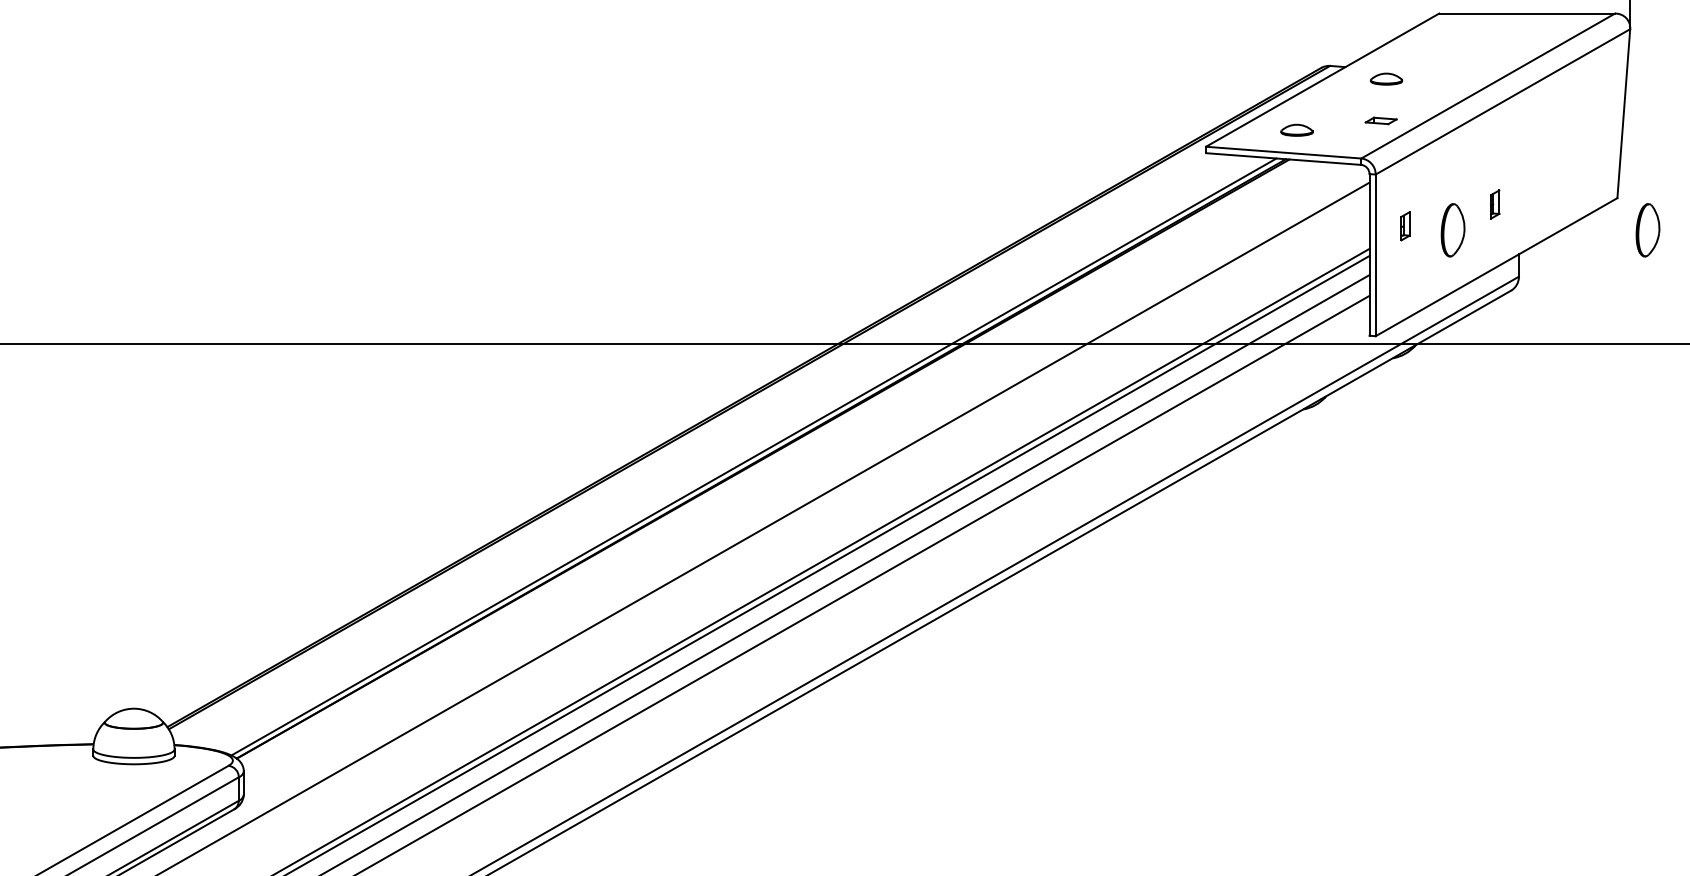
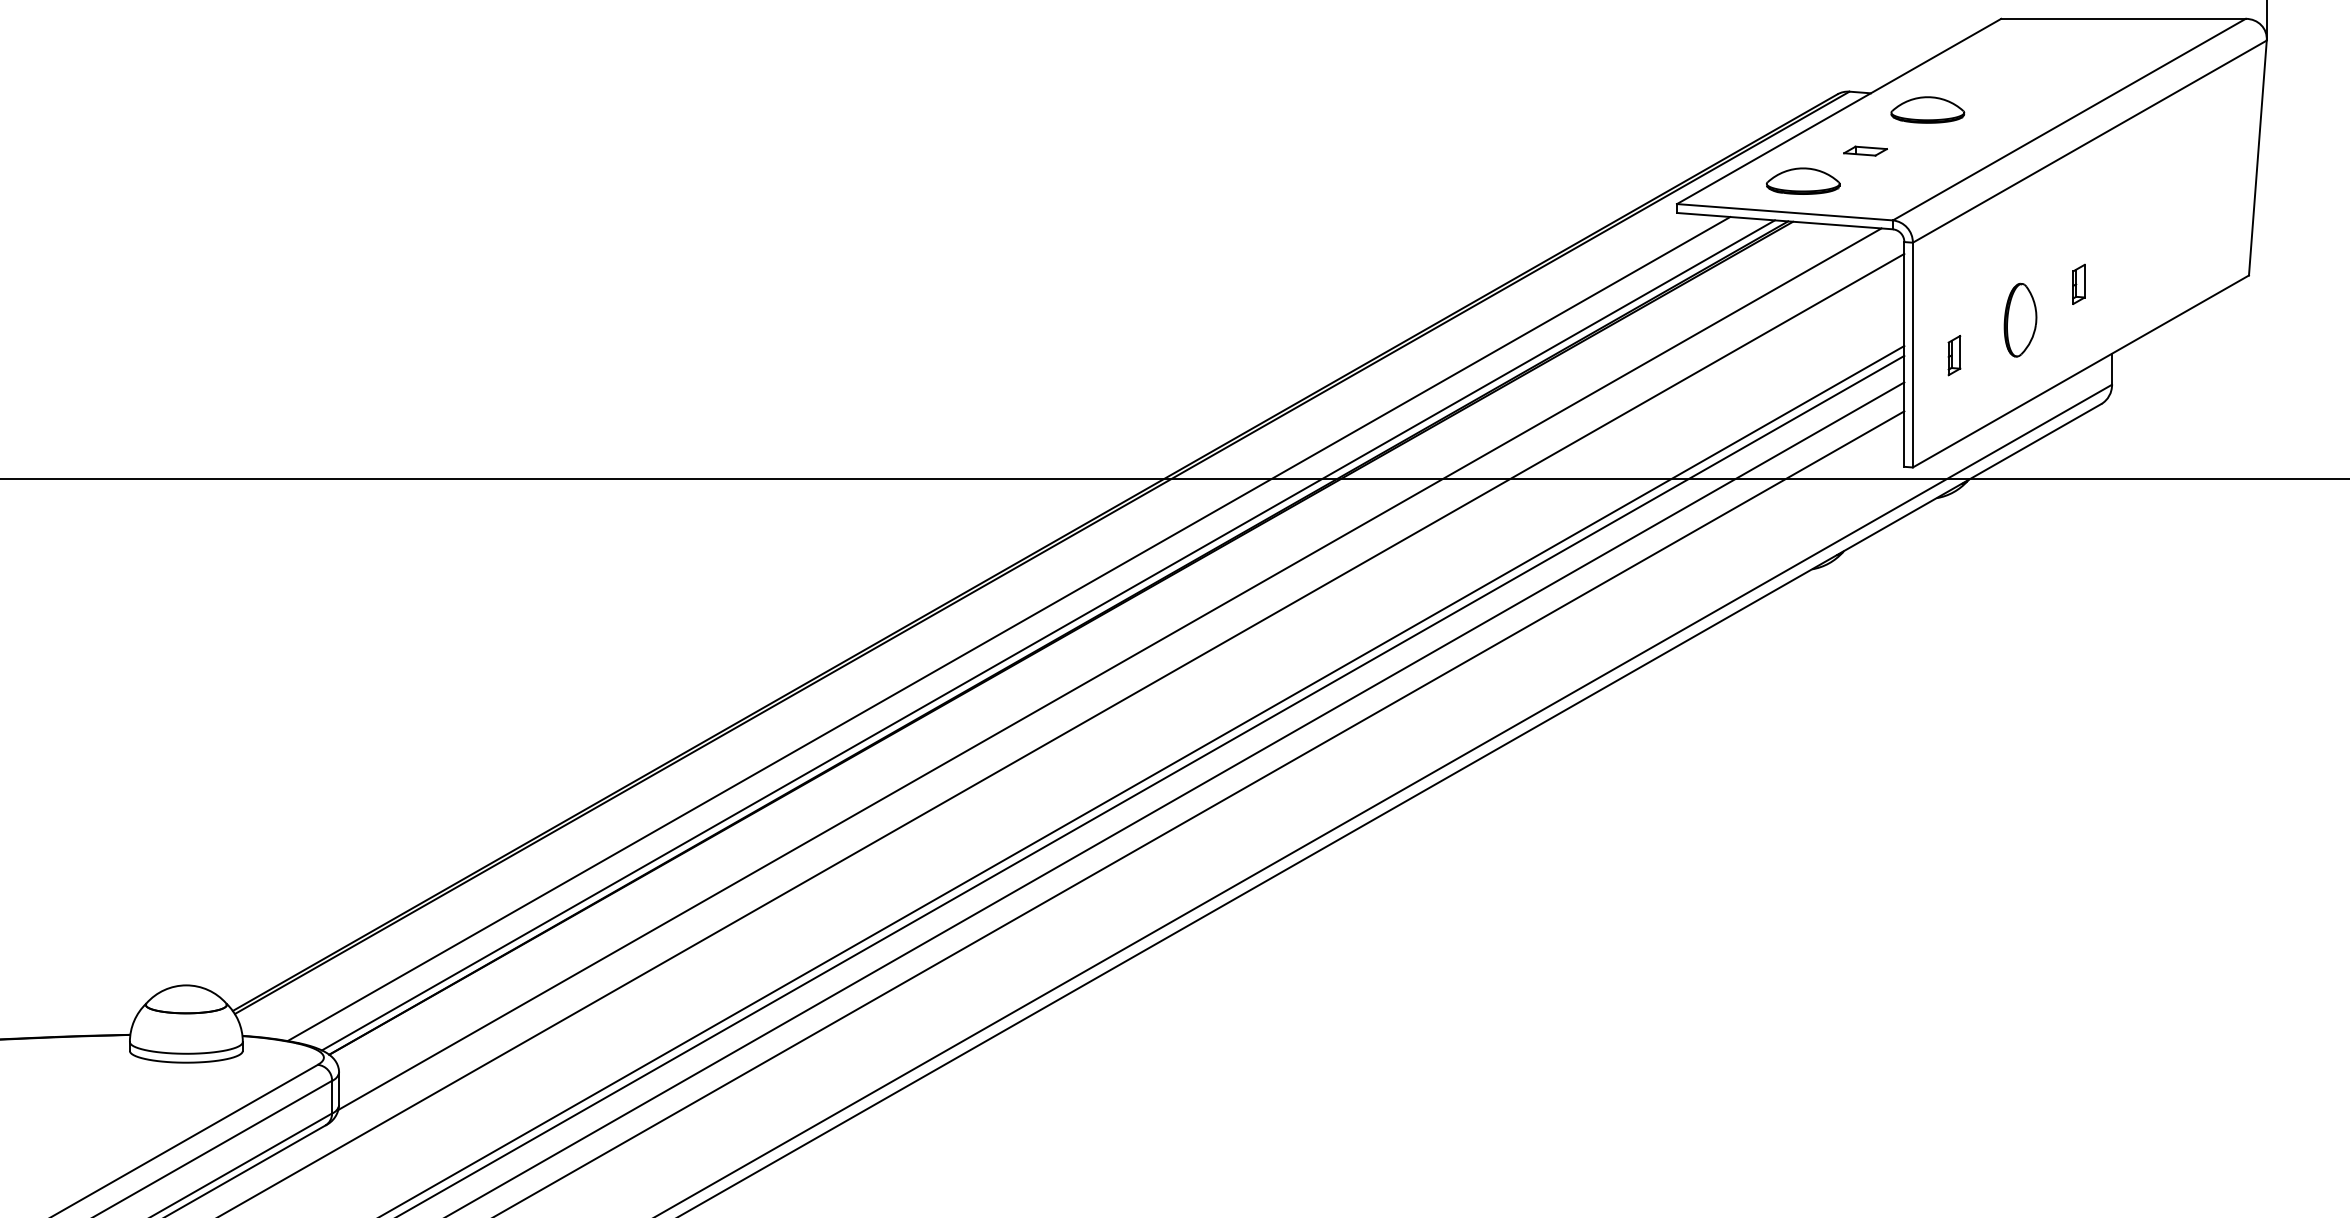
part: (1386, 78) -> (1927, 109), size x1.67
part: (1381, 120) -> (1865, 150), moved
part: (1297, 129) -> (1803, 180), size x1.67
part: (1405, 226) -> (1954, 355), moved
part: (1647, 229) -> (2291, 319), removed
line: (725, 452) -> (1008, 628), added
line: (797, 480) -> (1109, 668), added

